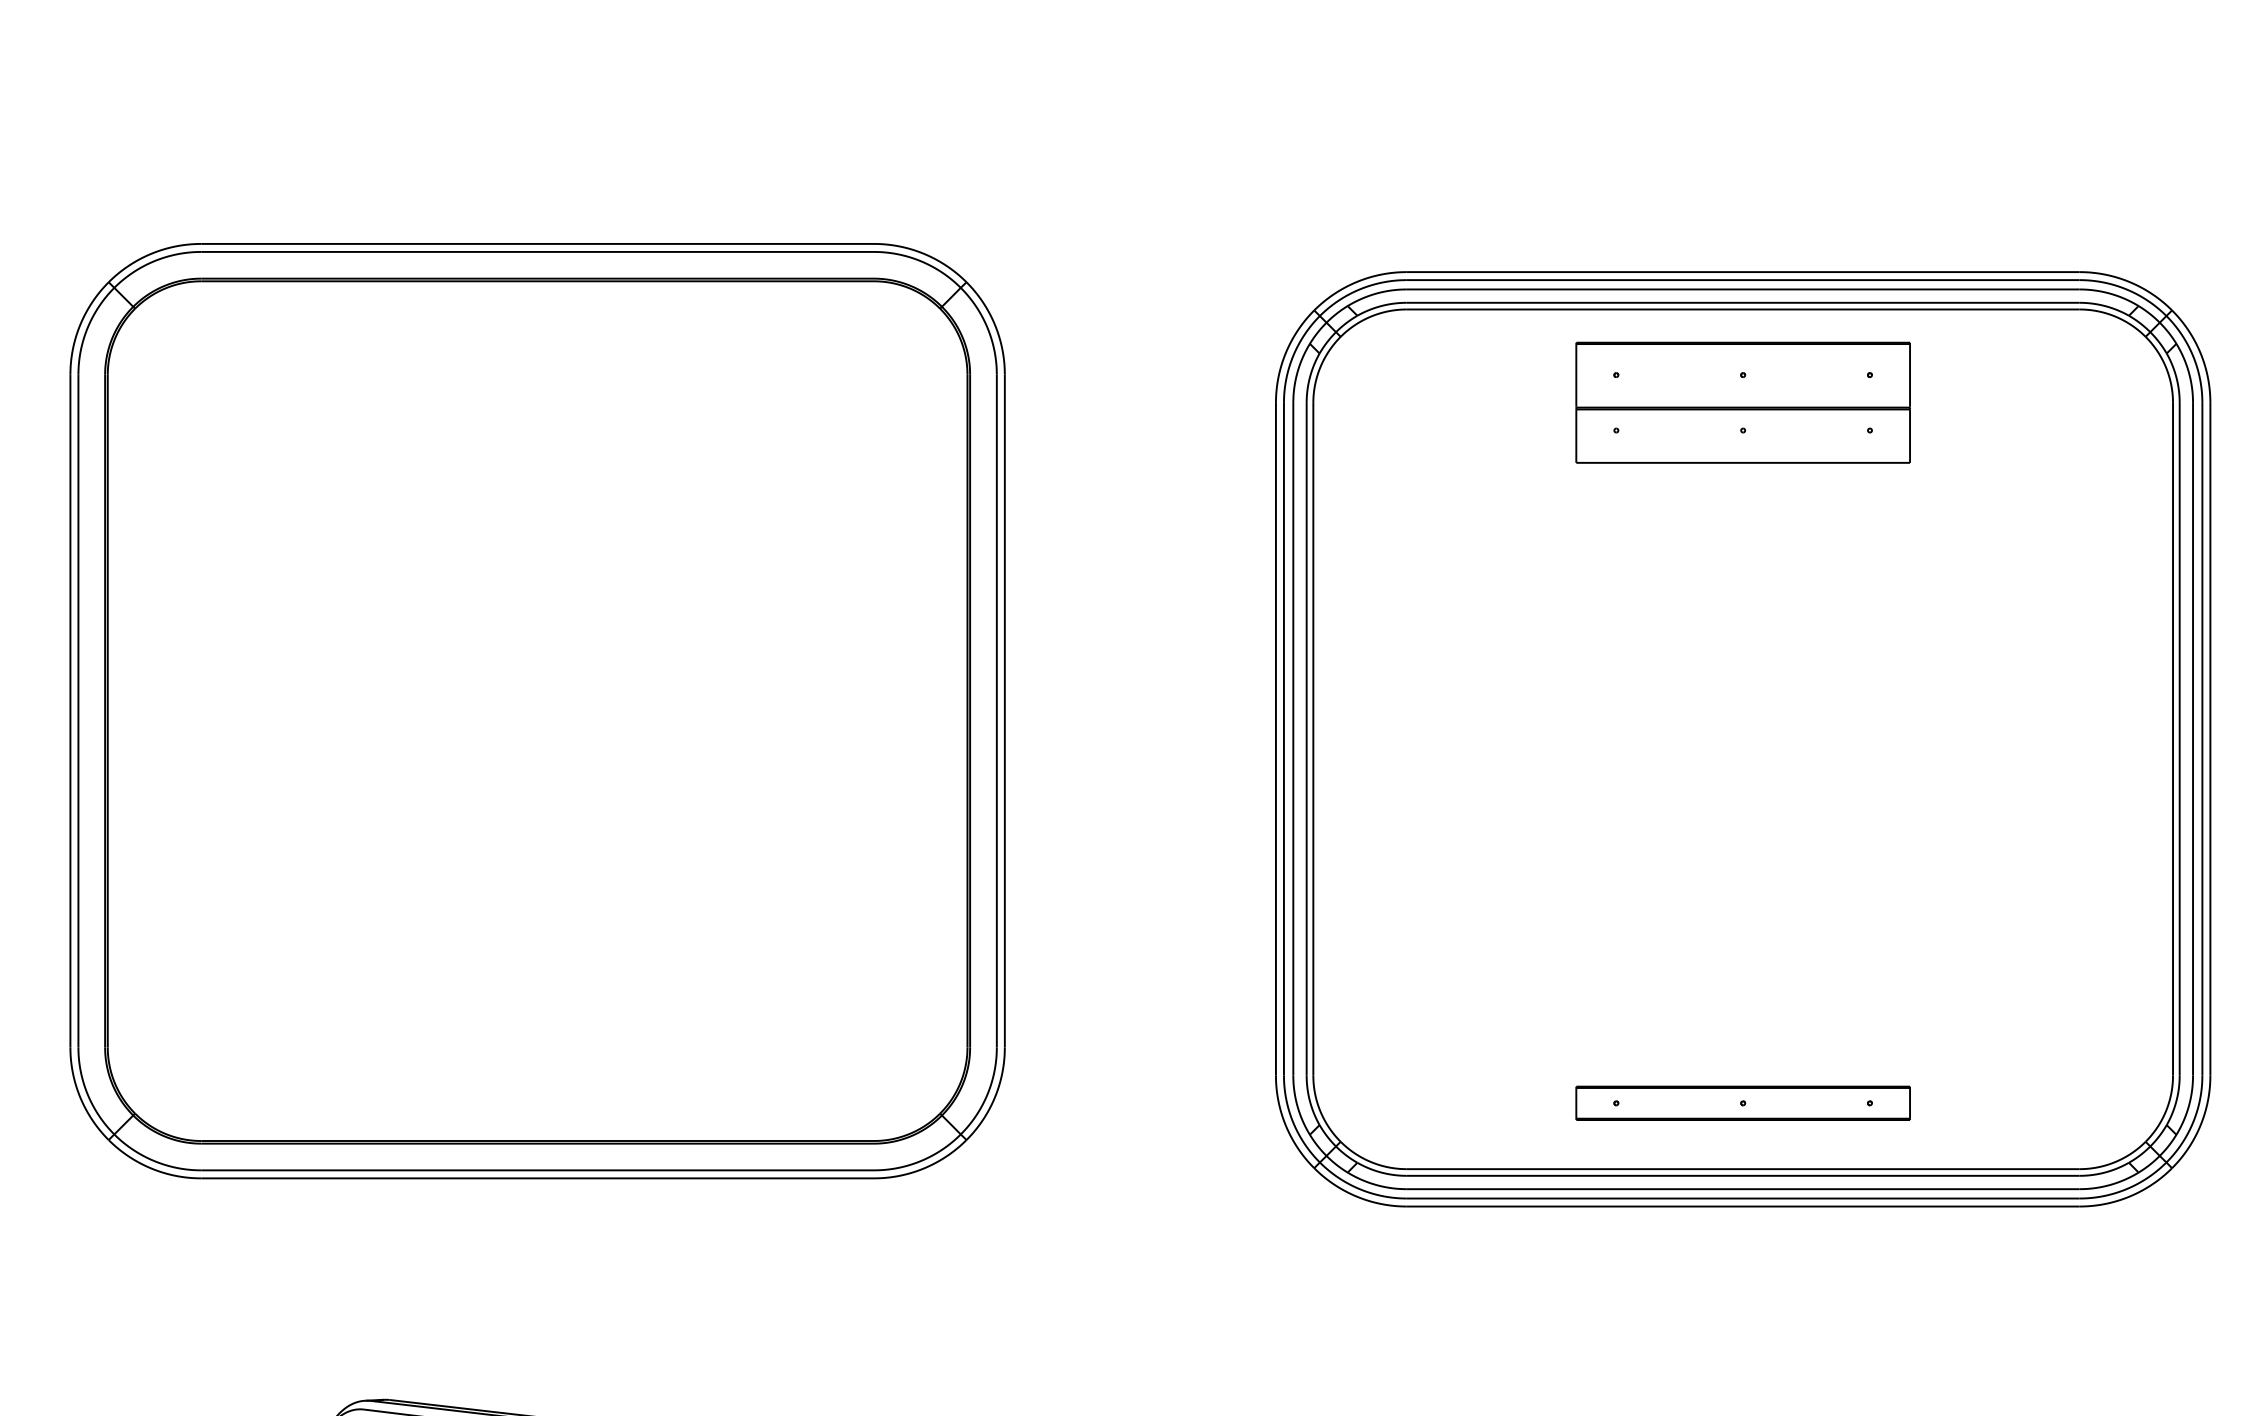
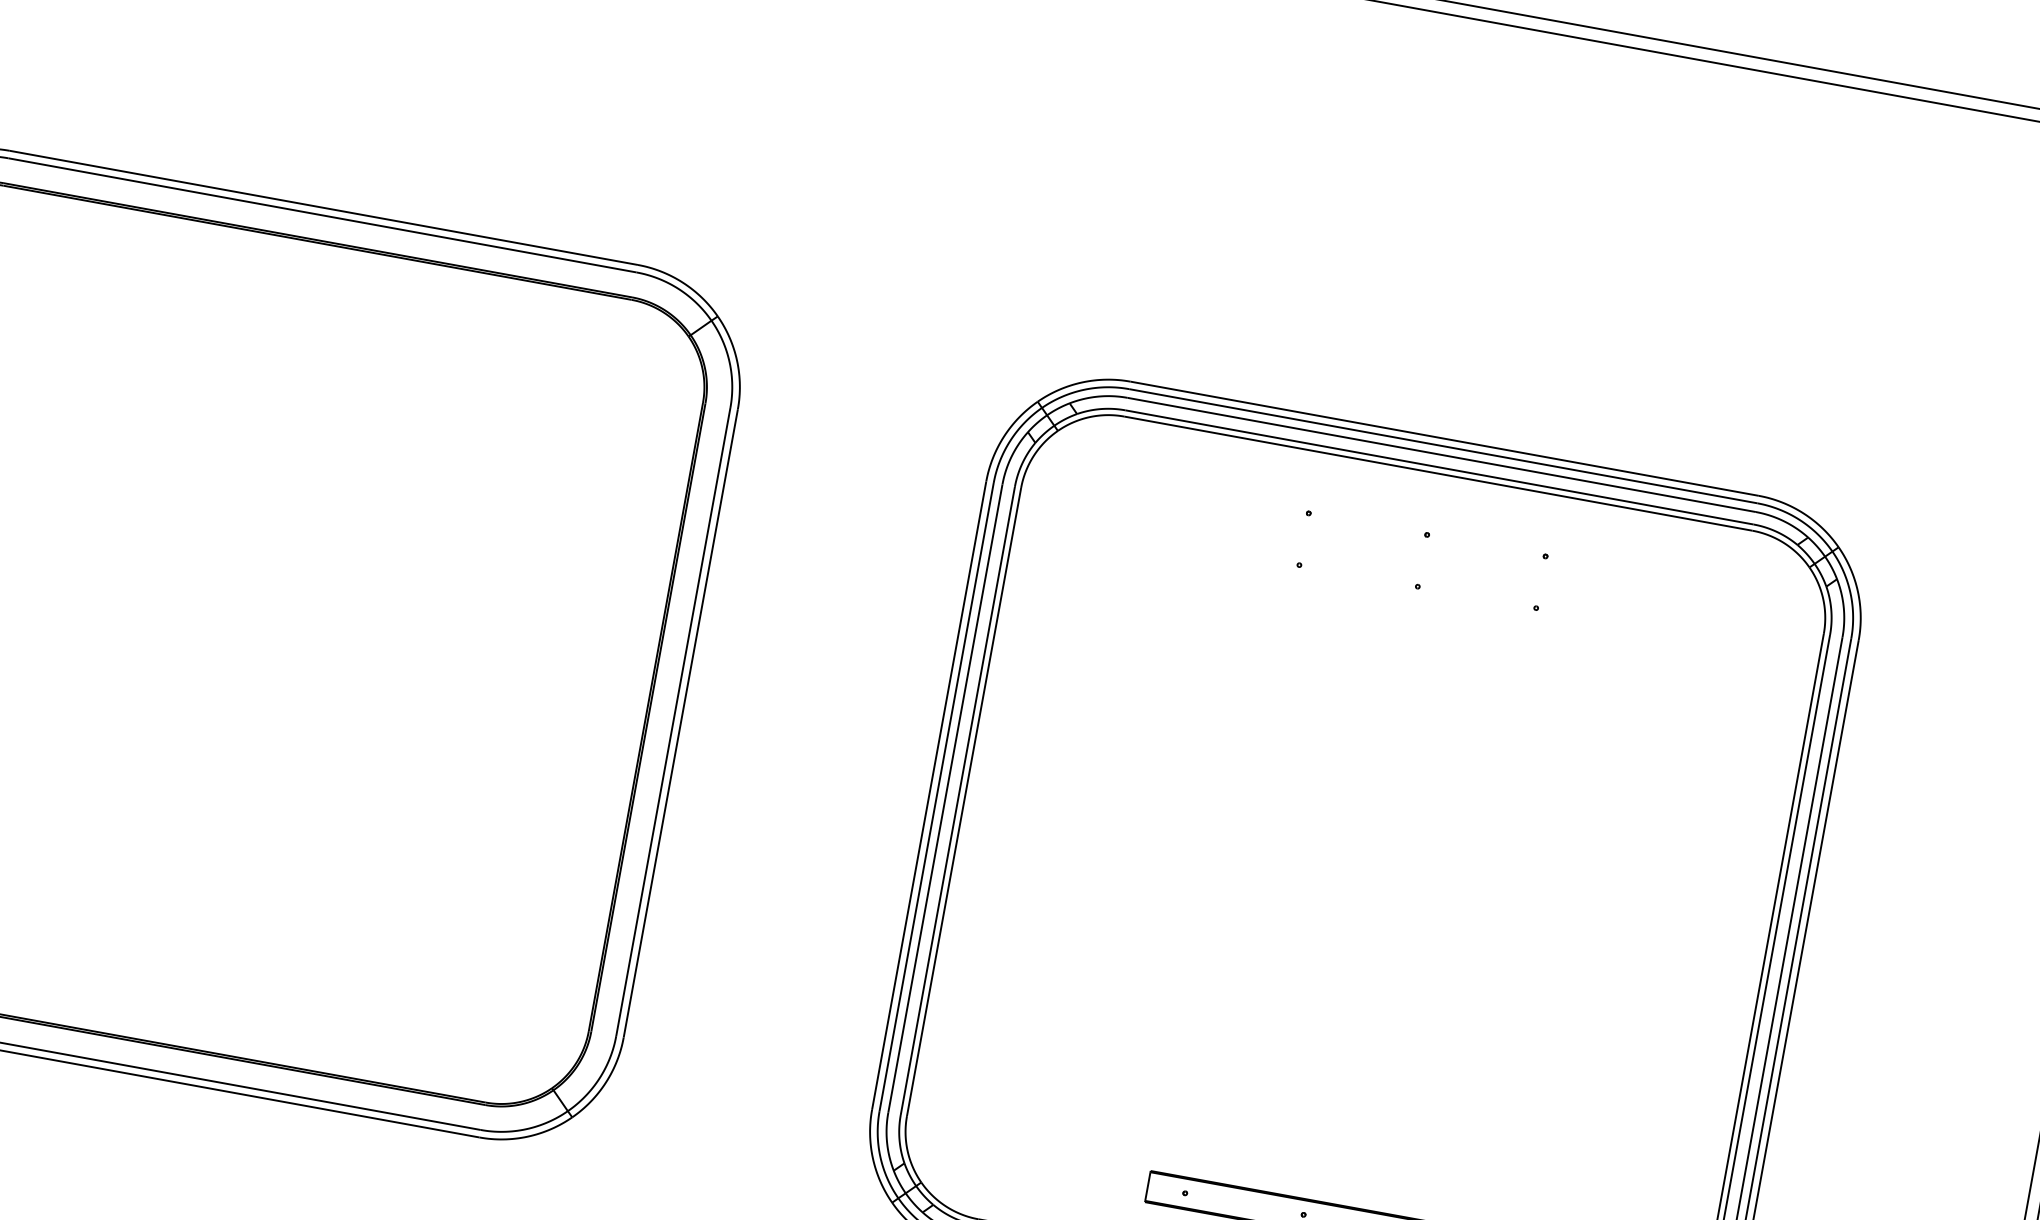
part: (1742, 402) -> (1421, 560), removed

